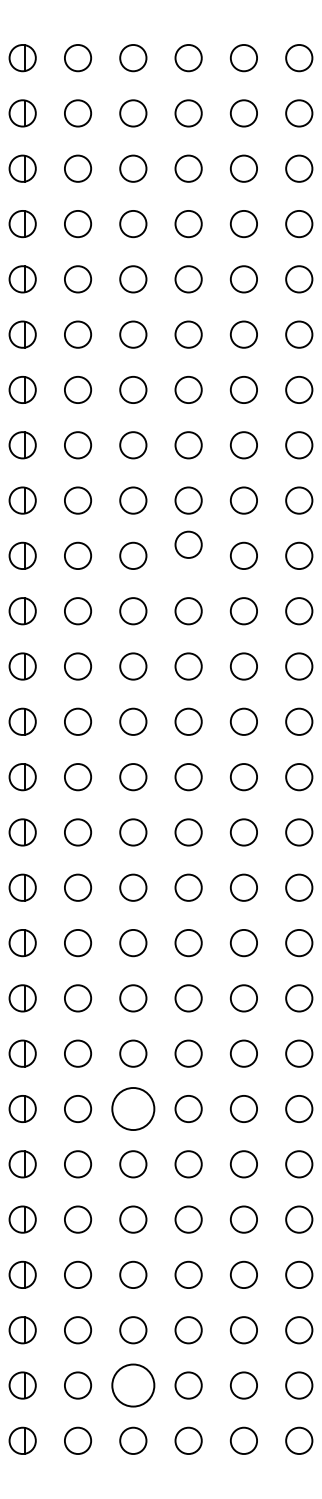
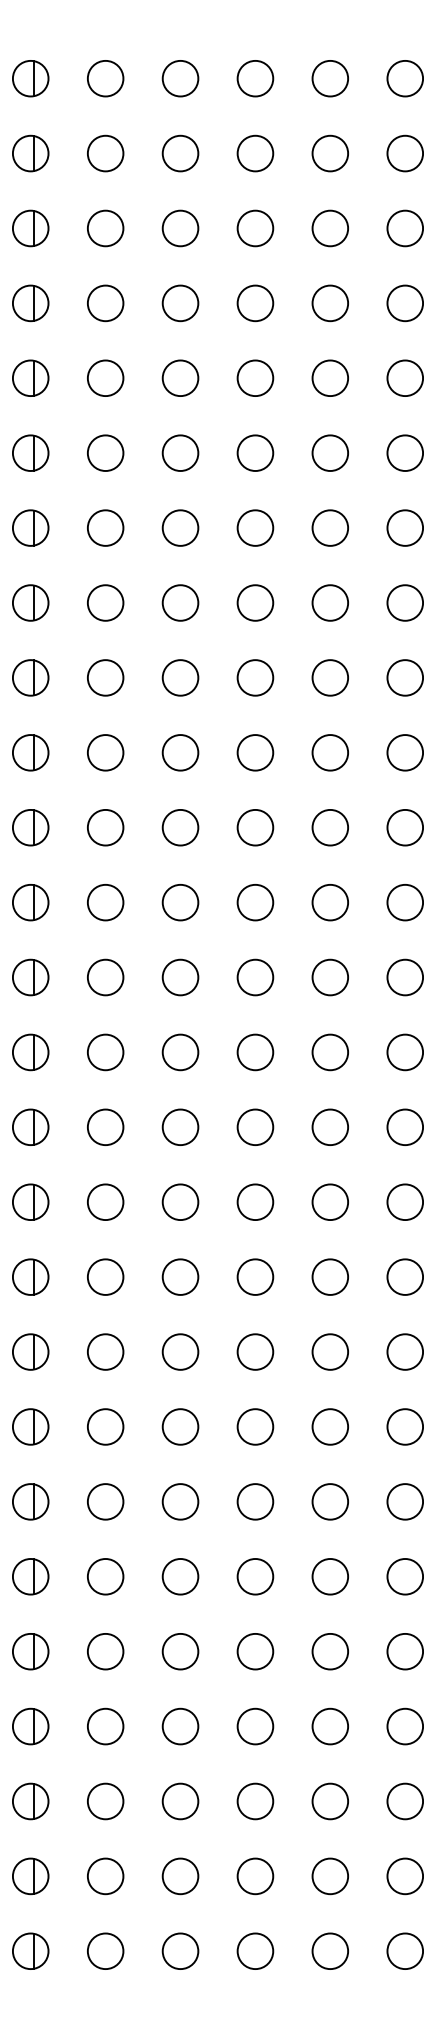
circle: (188, 544) -> (255, 752), moved
circle: (133, 1108) -> (180, 1501), size x0.62
circle: (133, 1385) -> (180, 1876), size x0.62

